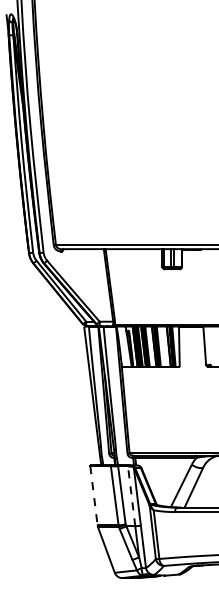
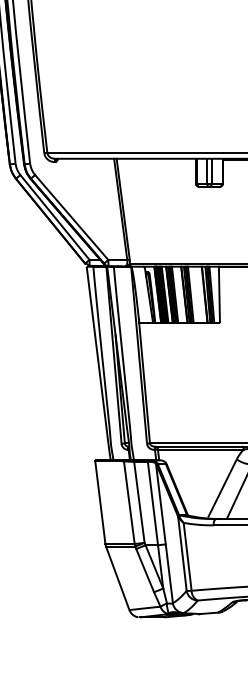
line: (93, 495) -> (99, 502), dashed -> solid
line: (131, 495) -> (152, 502), dashed -> solid

